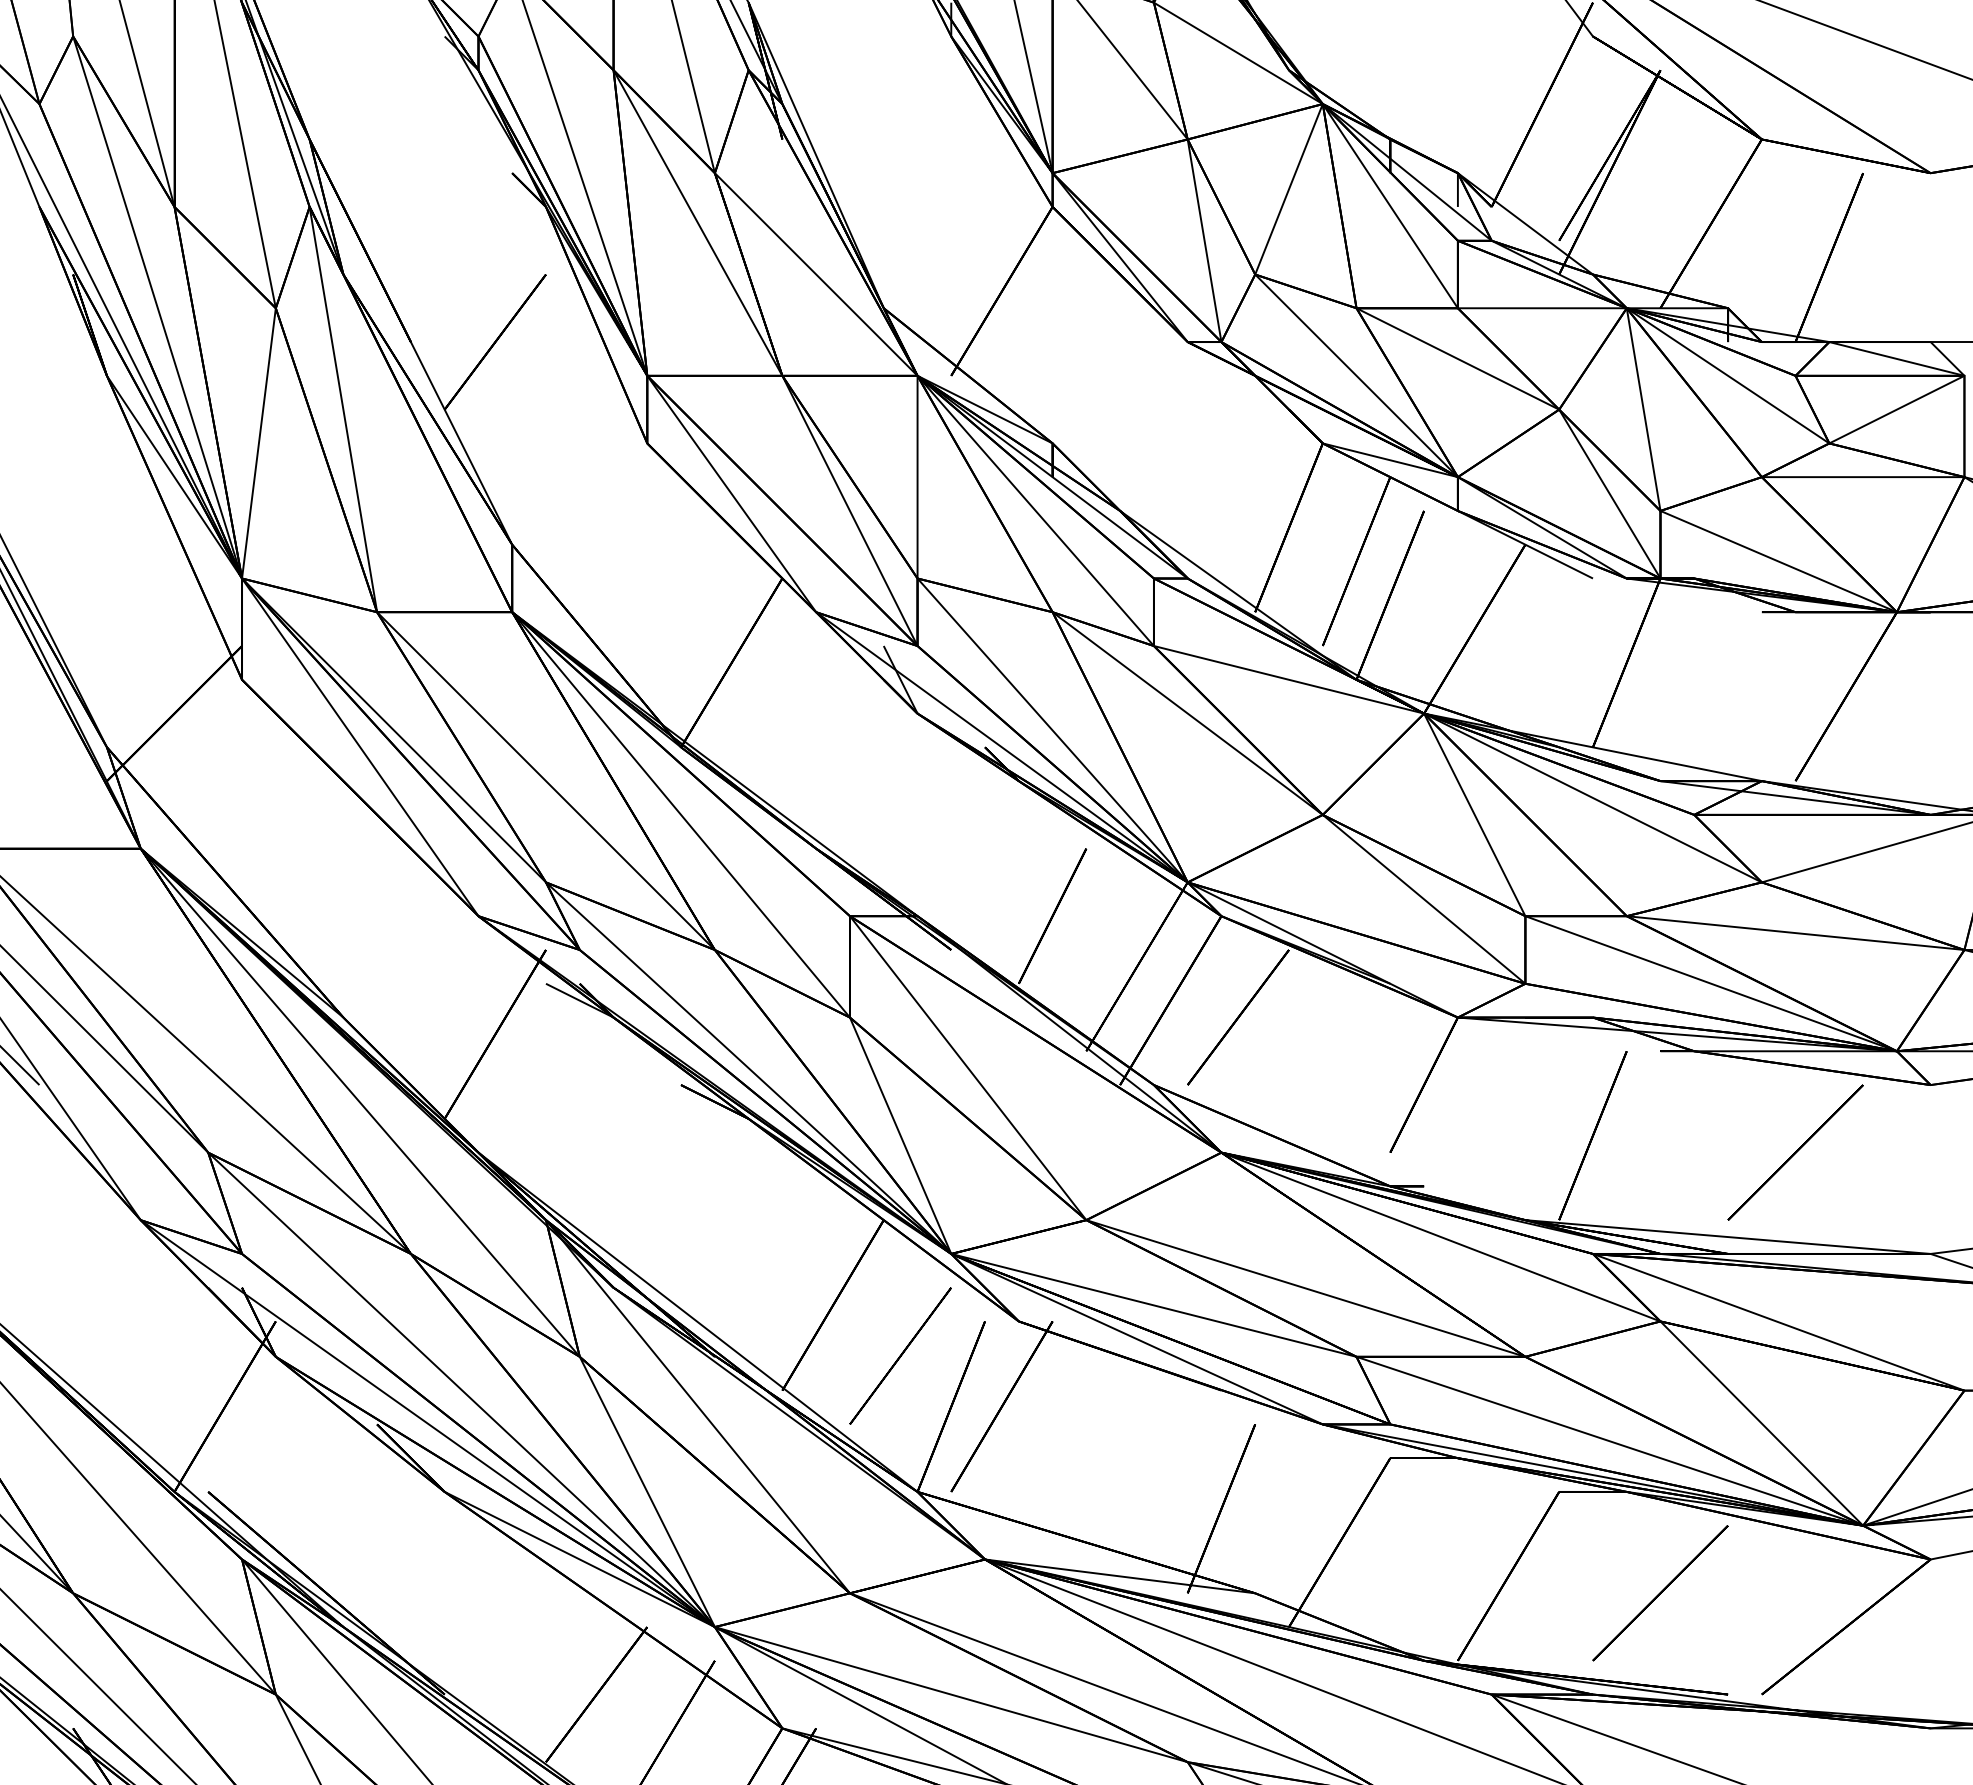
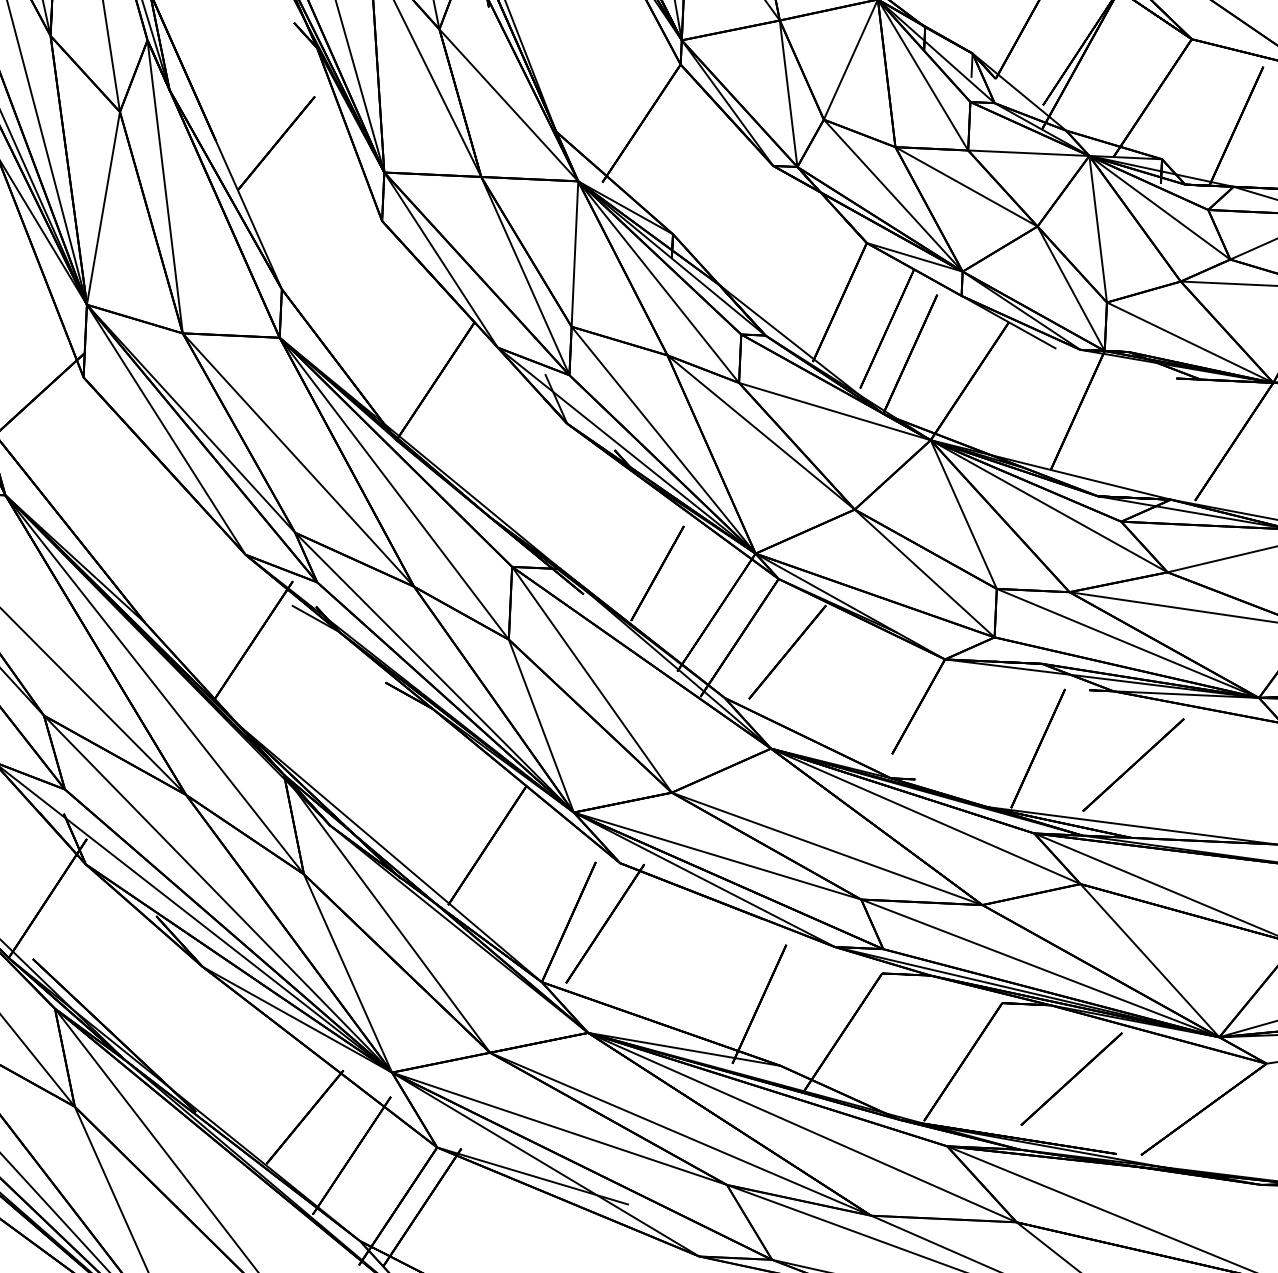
line: (1795, 1152) -> (1133, 765), moved
line: (900, 1355) -> (534, 883), removed

